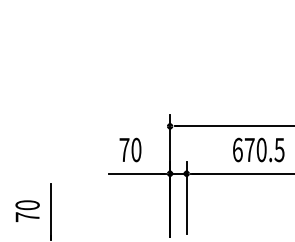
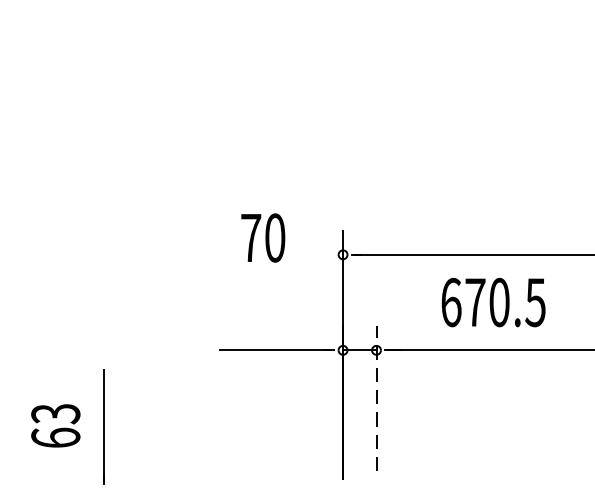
text: (130, 149) -> (263, 236), moved
text: (258, 149) -> (493, 301), moved
line: (186, 197) -> (376, 398), solid -> dashed
text: (27, 211) -> (55, 426), 70 -> 63

